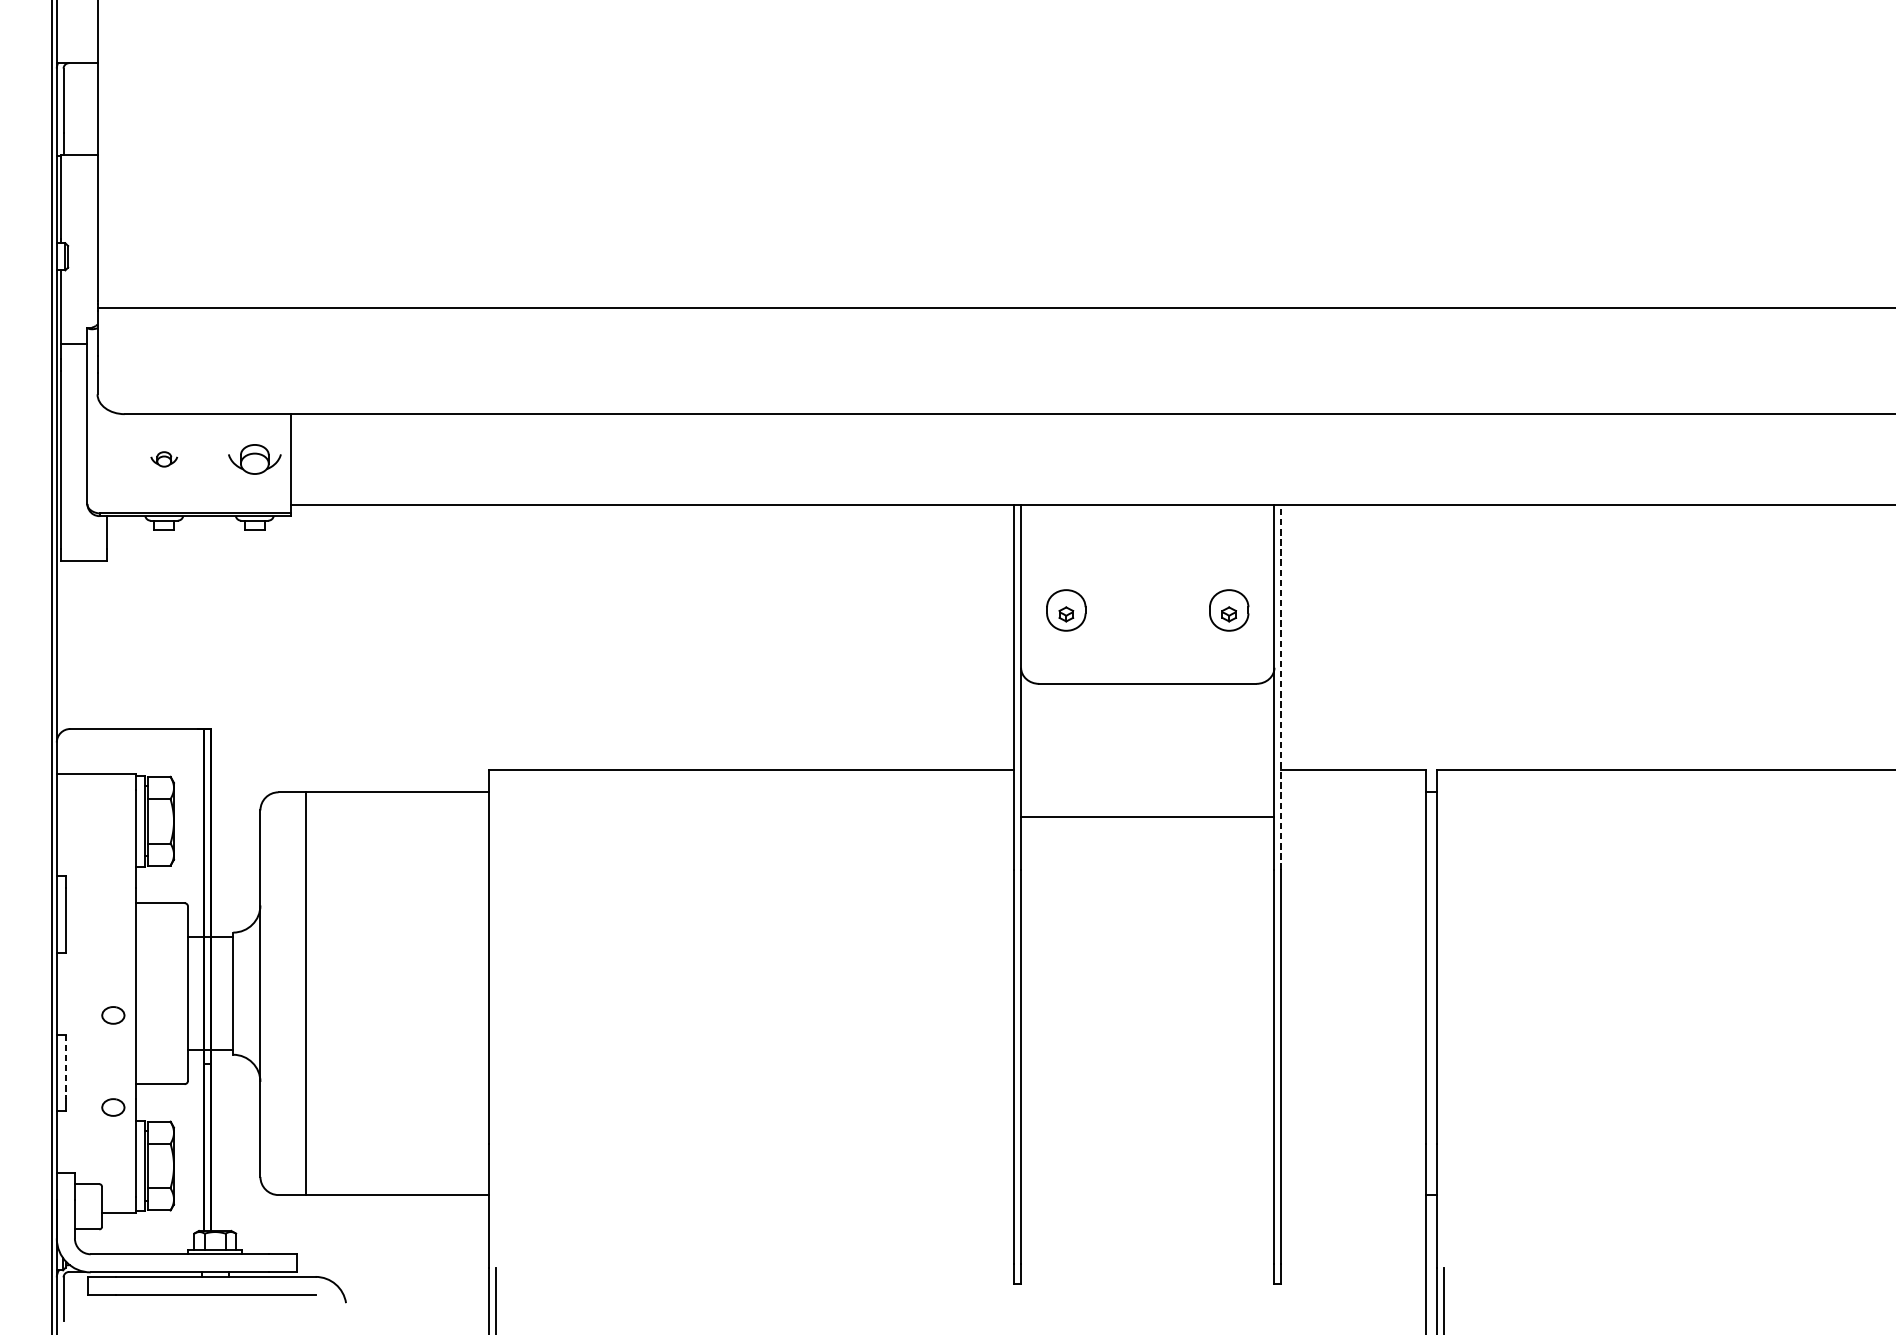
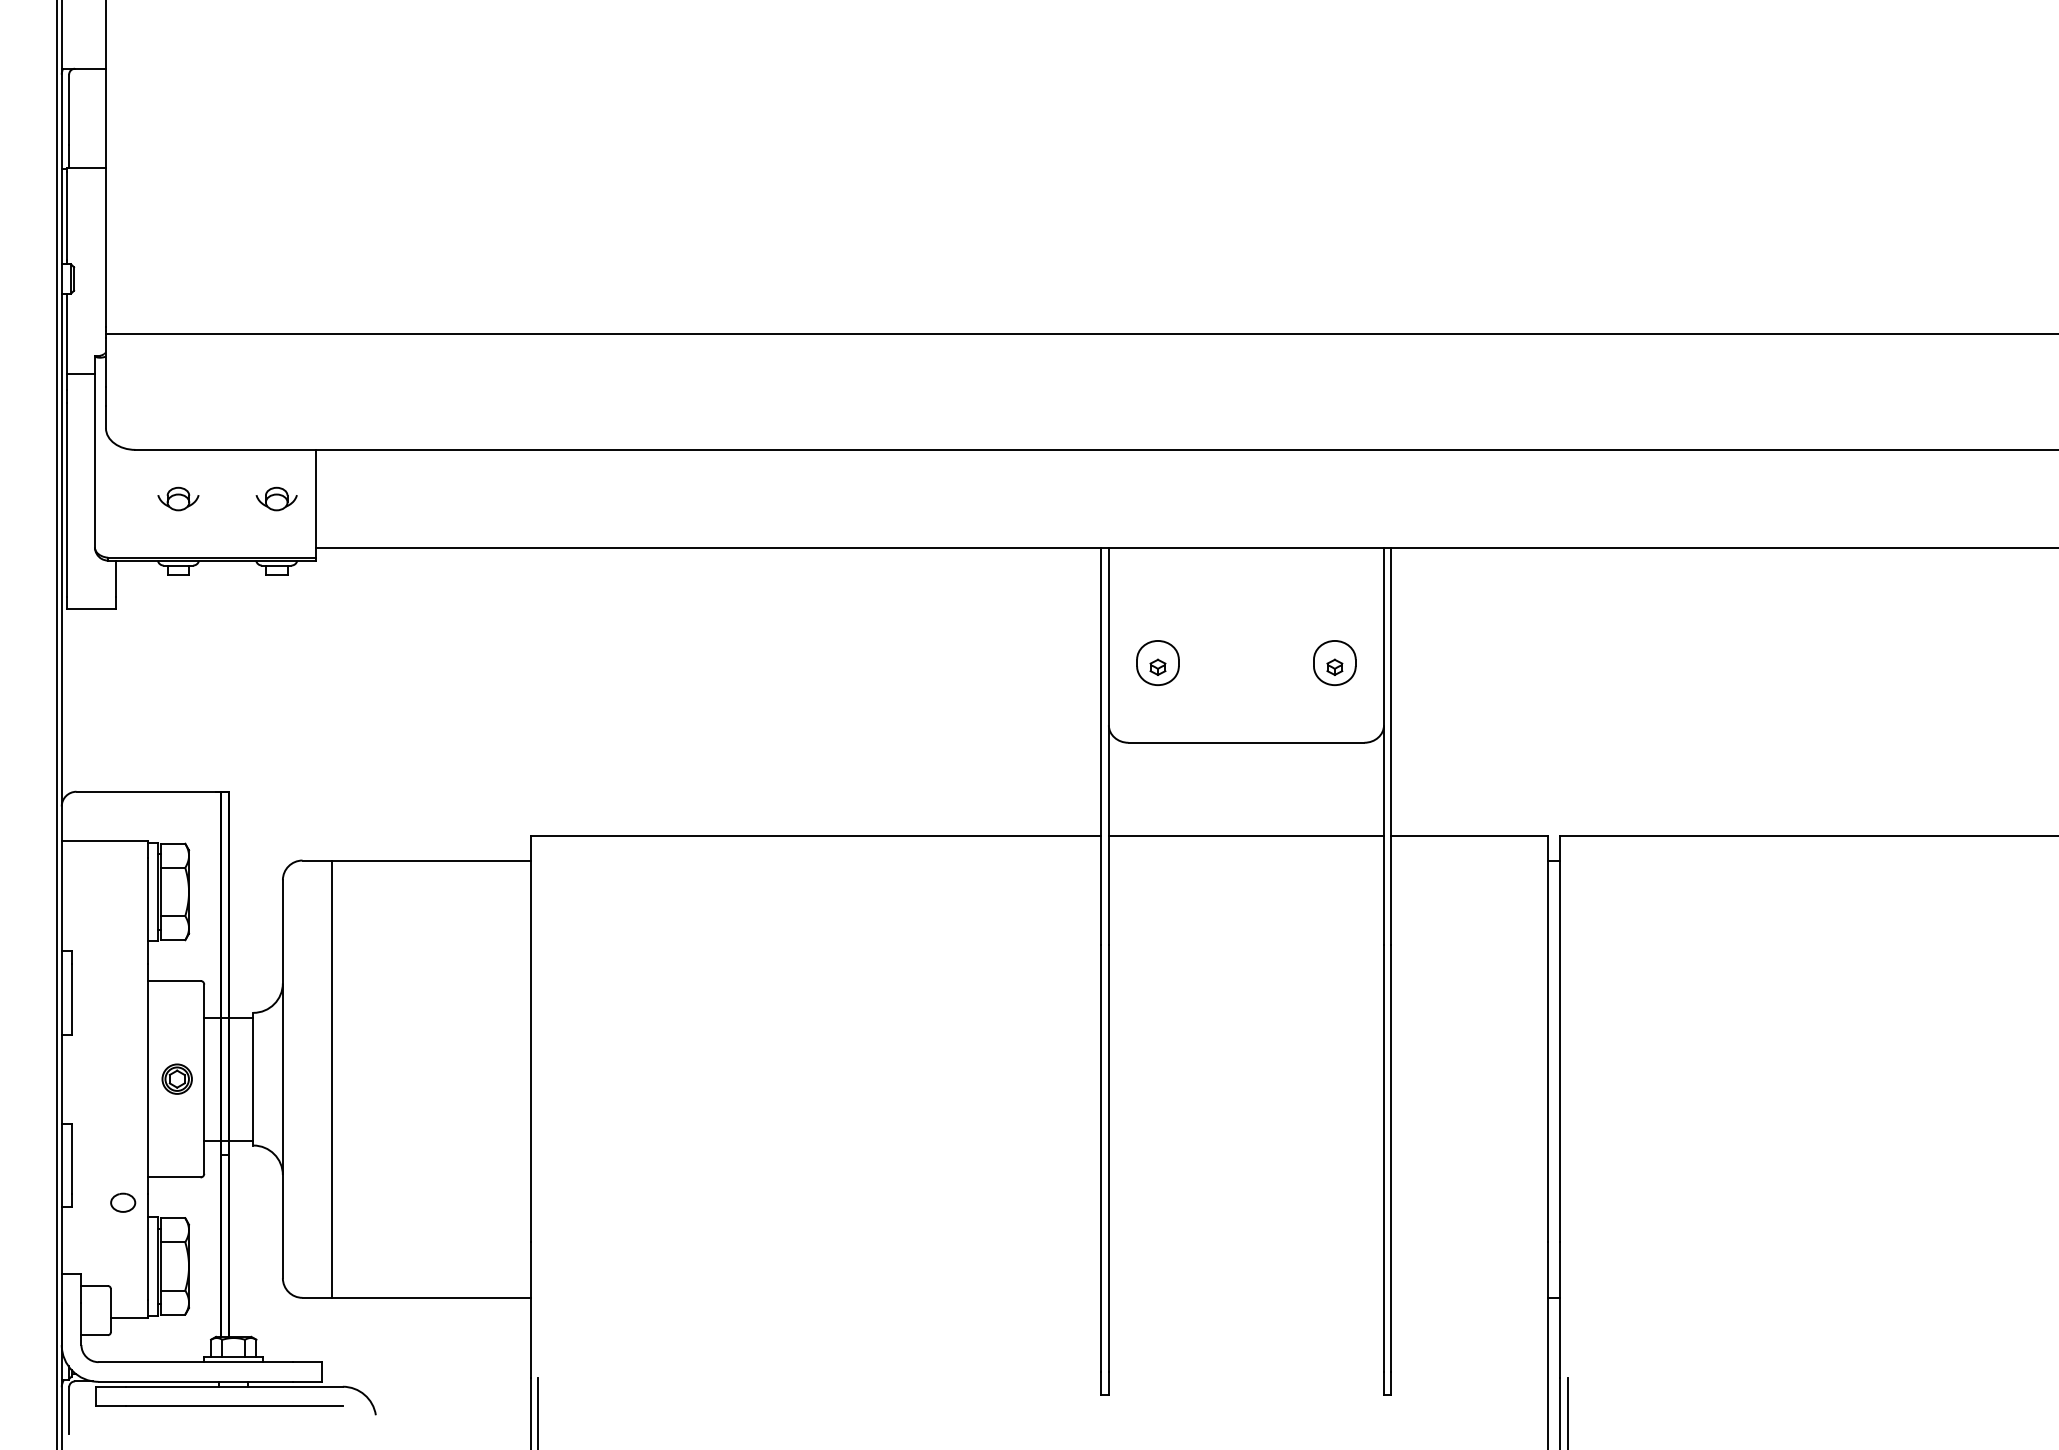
part: (164, 458) -> (178, 498), size x1.43
part: (254, 458) -> (276, 498), size x0.71
line: (1281, 687) -> (1391, 746), dashed -> solid
line: (1147, 816) -> (1246, 835), moved
part: (162, 993) -> (176, 1078), added
part: (113, 1015) -> (123, 1102), removed
line: (65, 1067) -> (71, 1159), dashed -> solid

